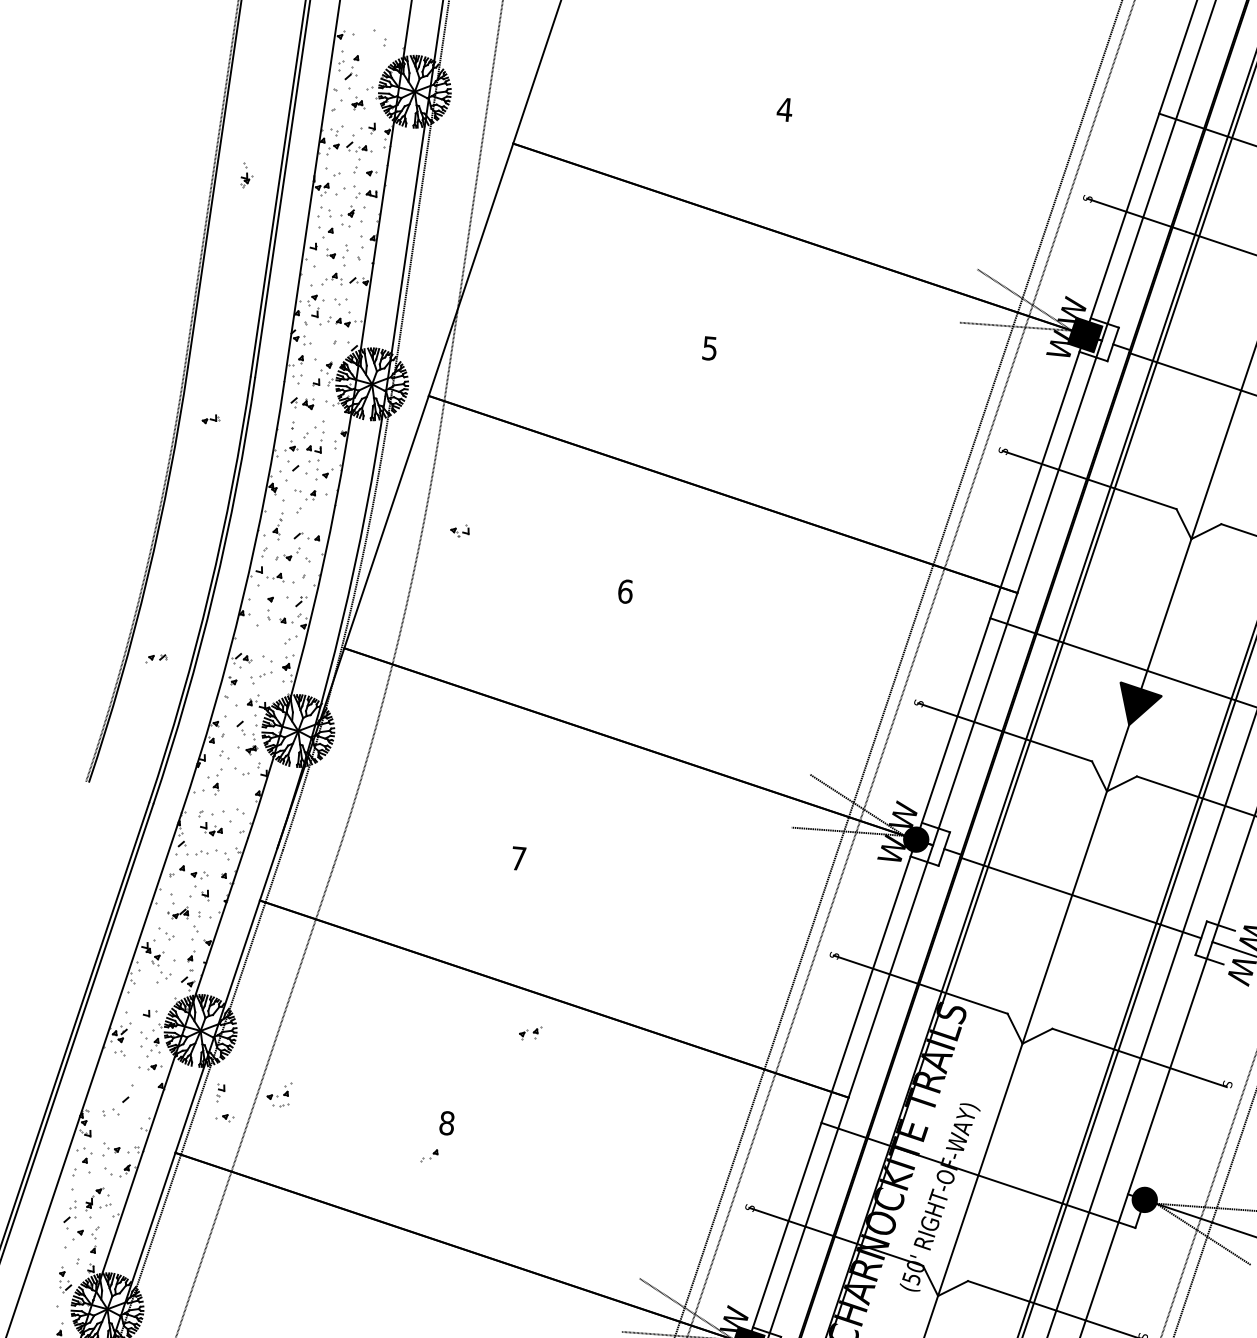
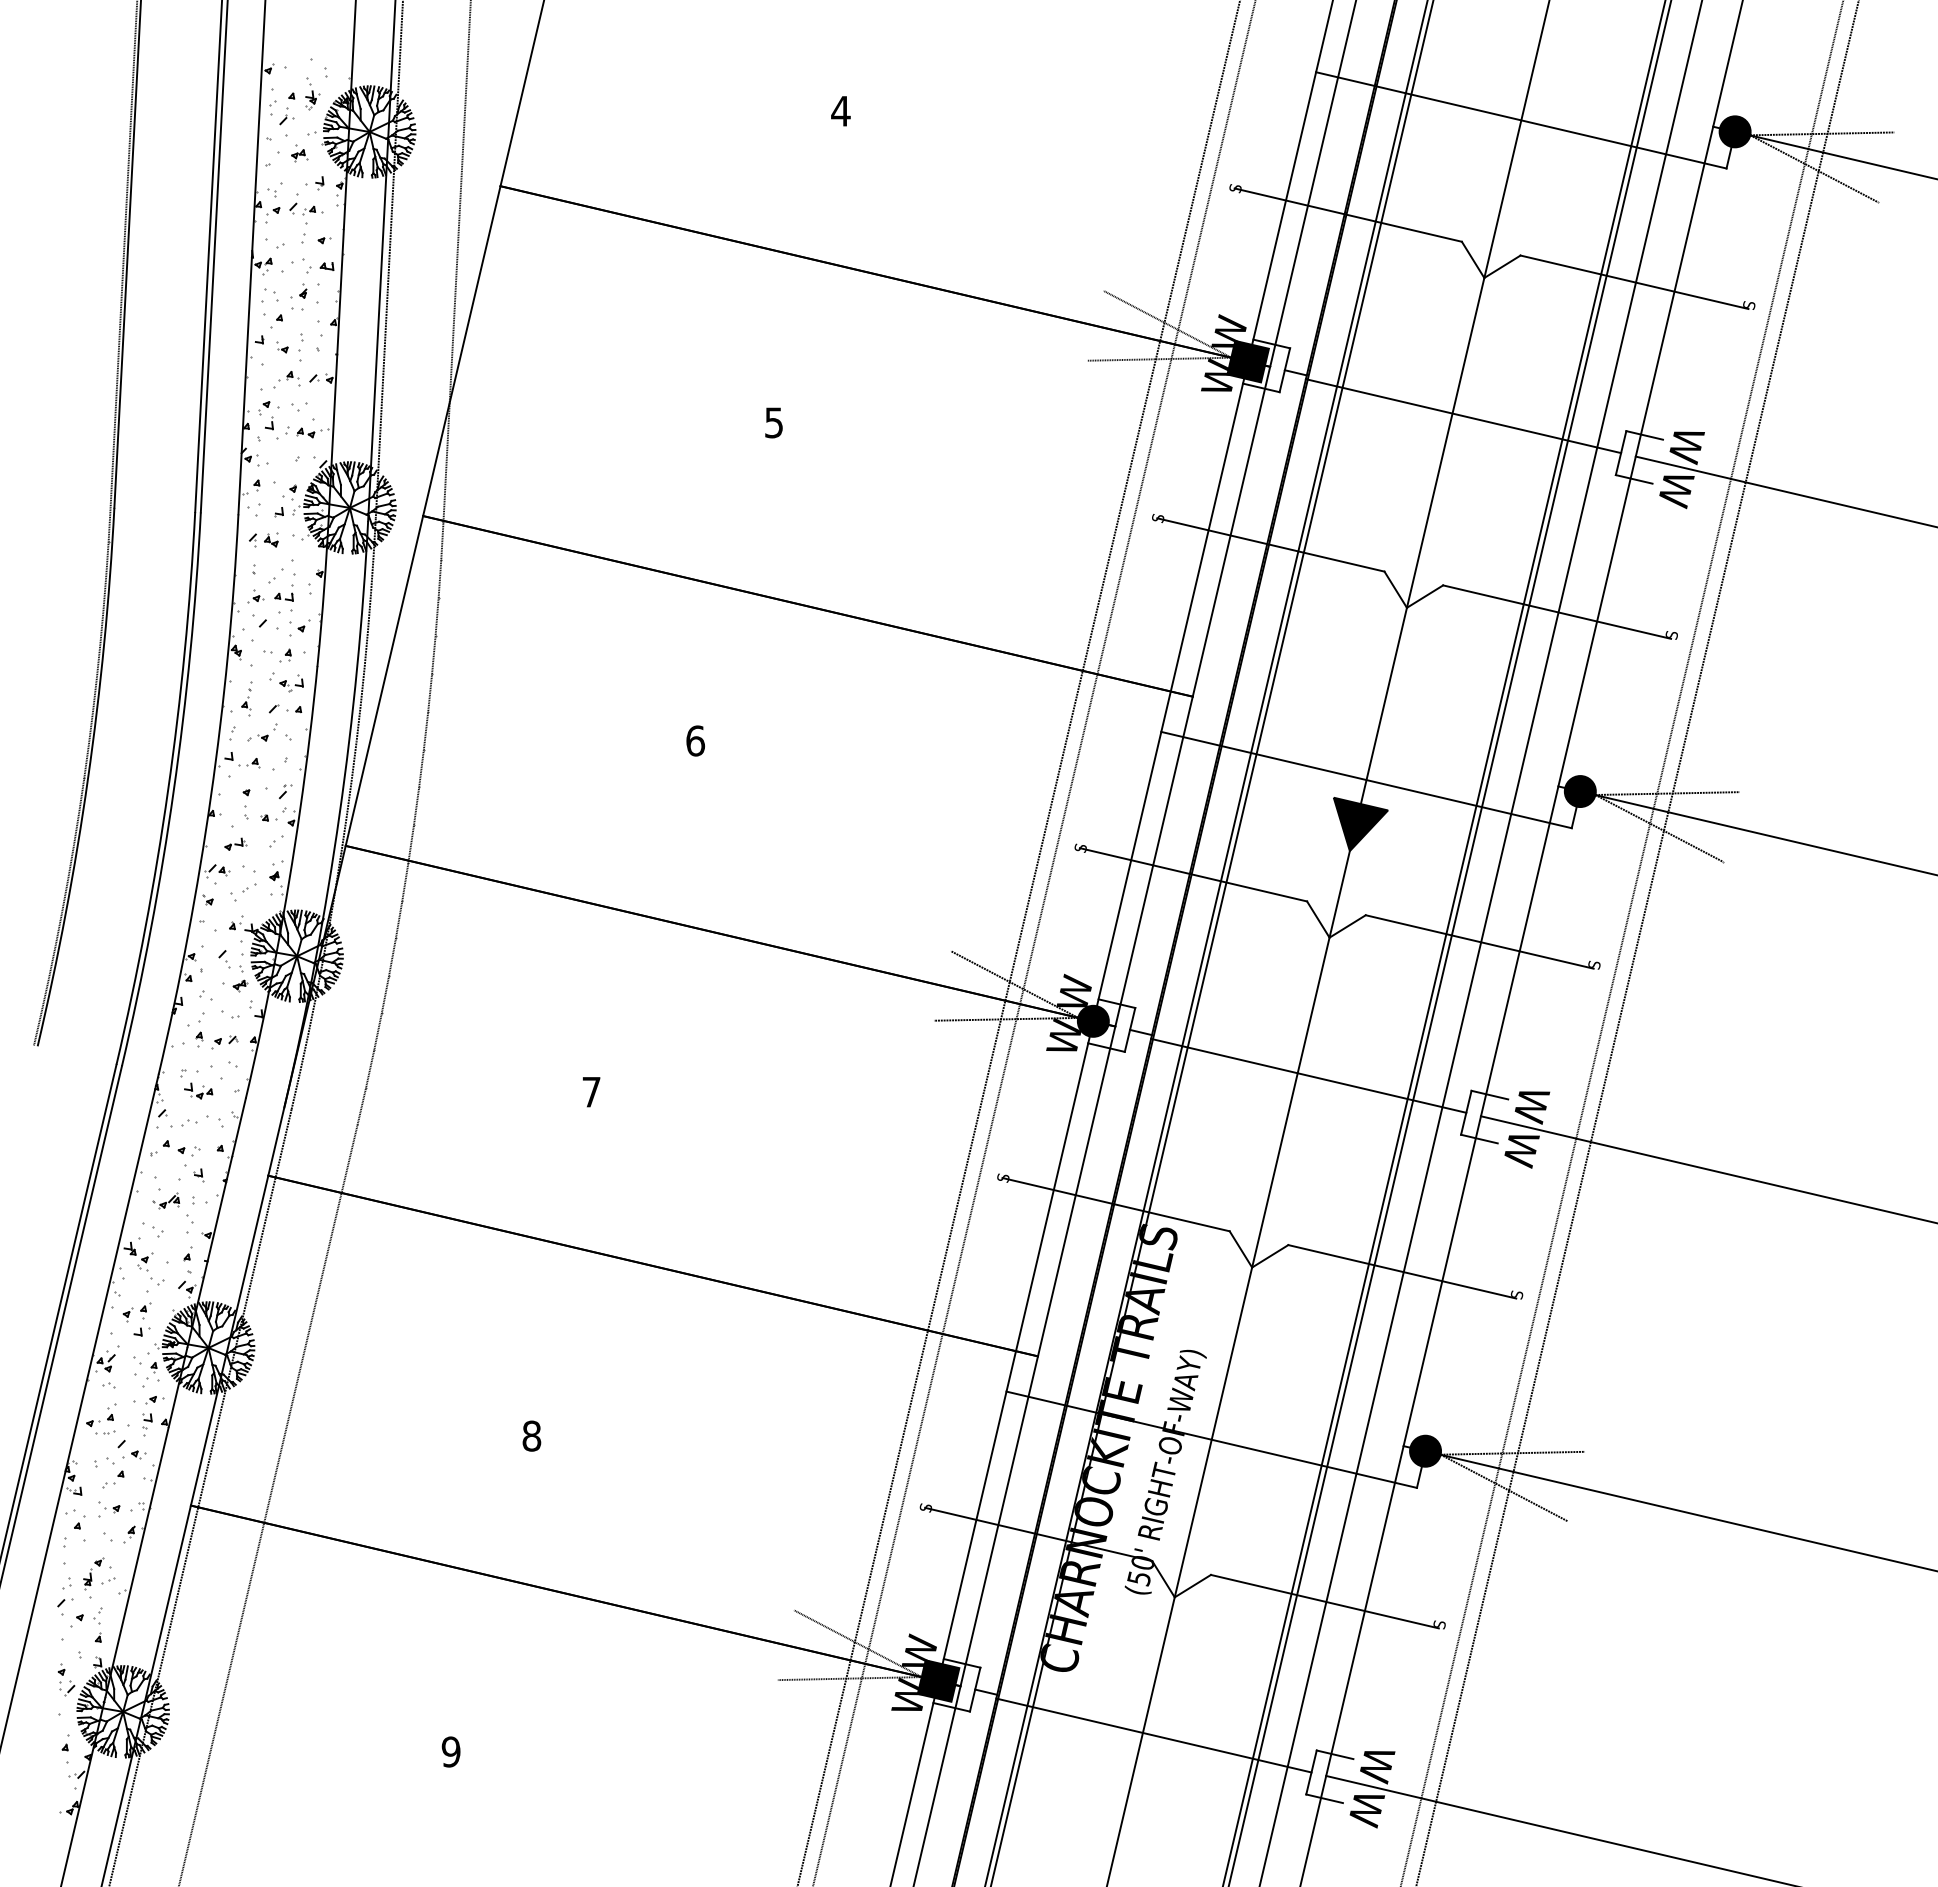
part: (246, 175) -> (312, 93), moved
part: (210, 418) -> (235, 843), moved
part: (459, 530) -> (291, 683), moved
part: (156, 658) -> (224, 1042), moved
part: (530, 1033) -> (136, 1312), moved
part: (220, 1093) -> (147, 1424), moved
part: (279, 1093) -> (101, 1418), moved
part: (224, 1117) -> (134, 1454), moved
part: (429, 1155) -> (113, 1479), moved

